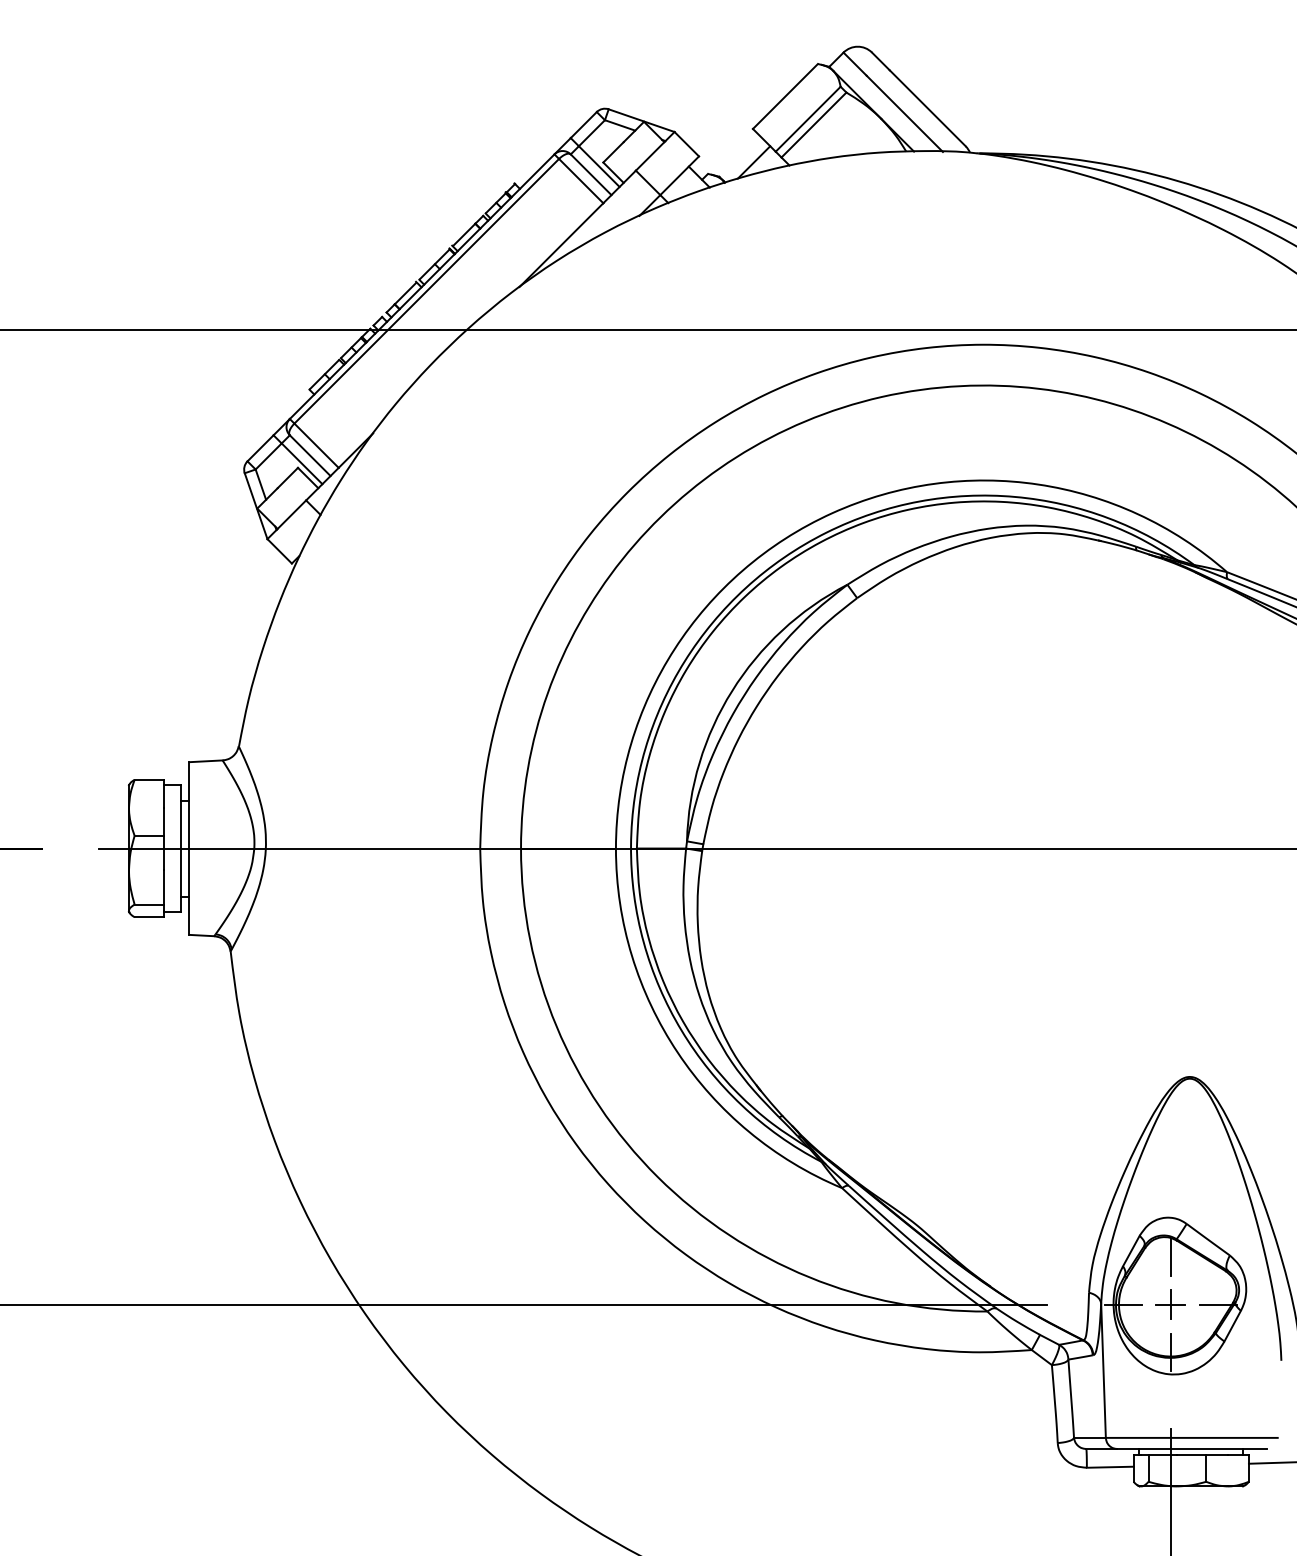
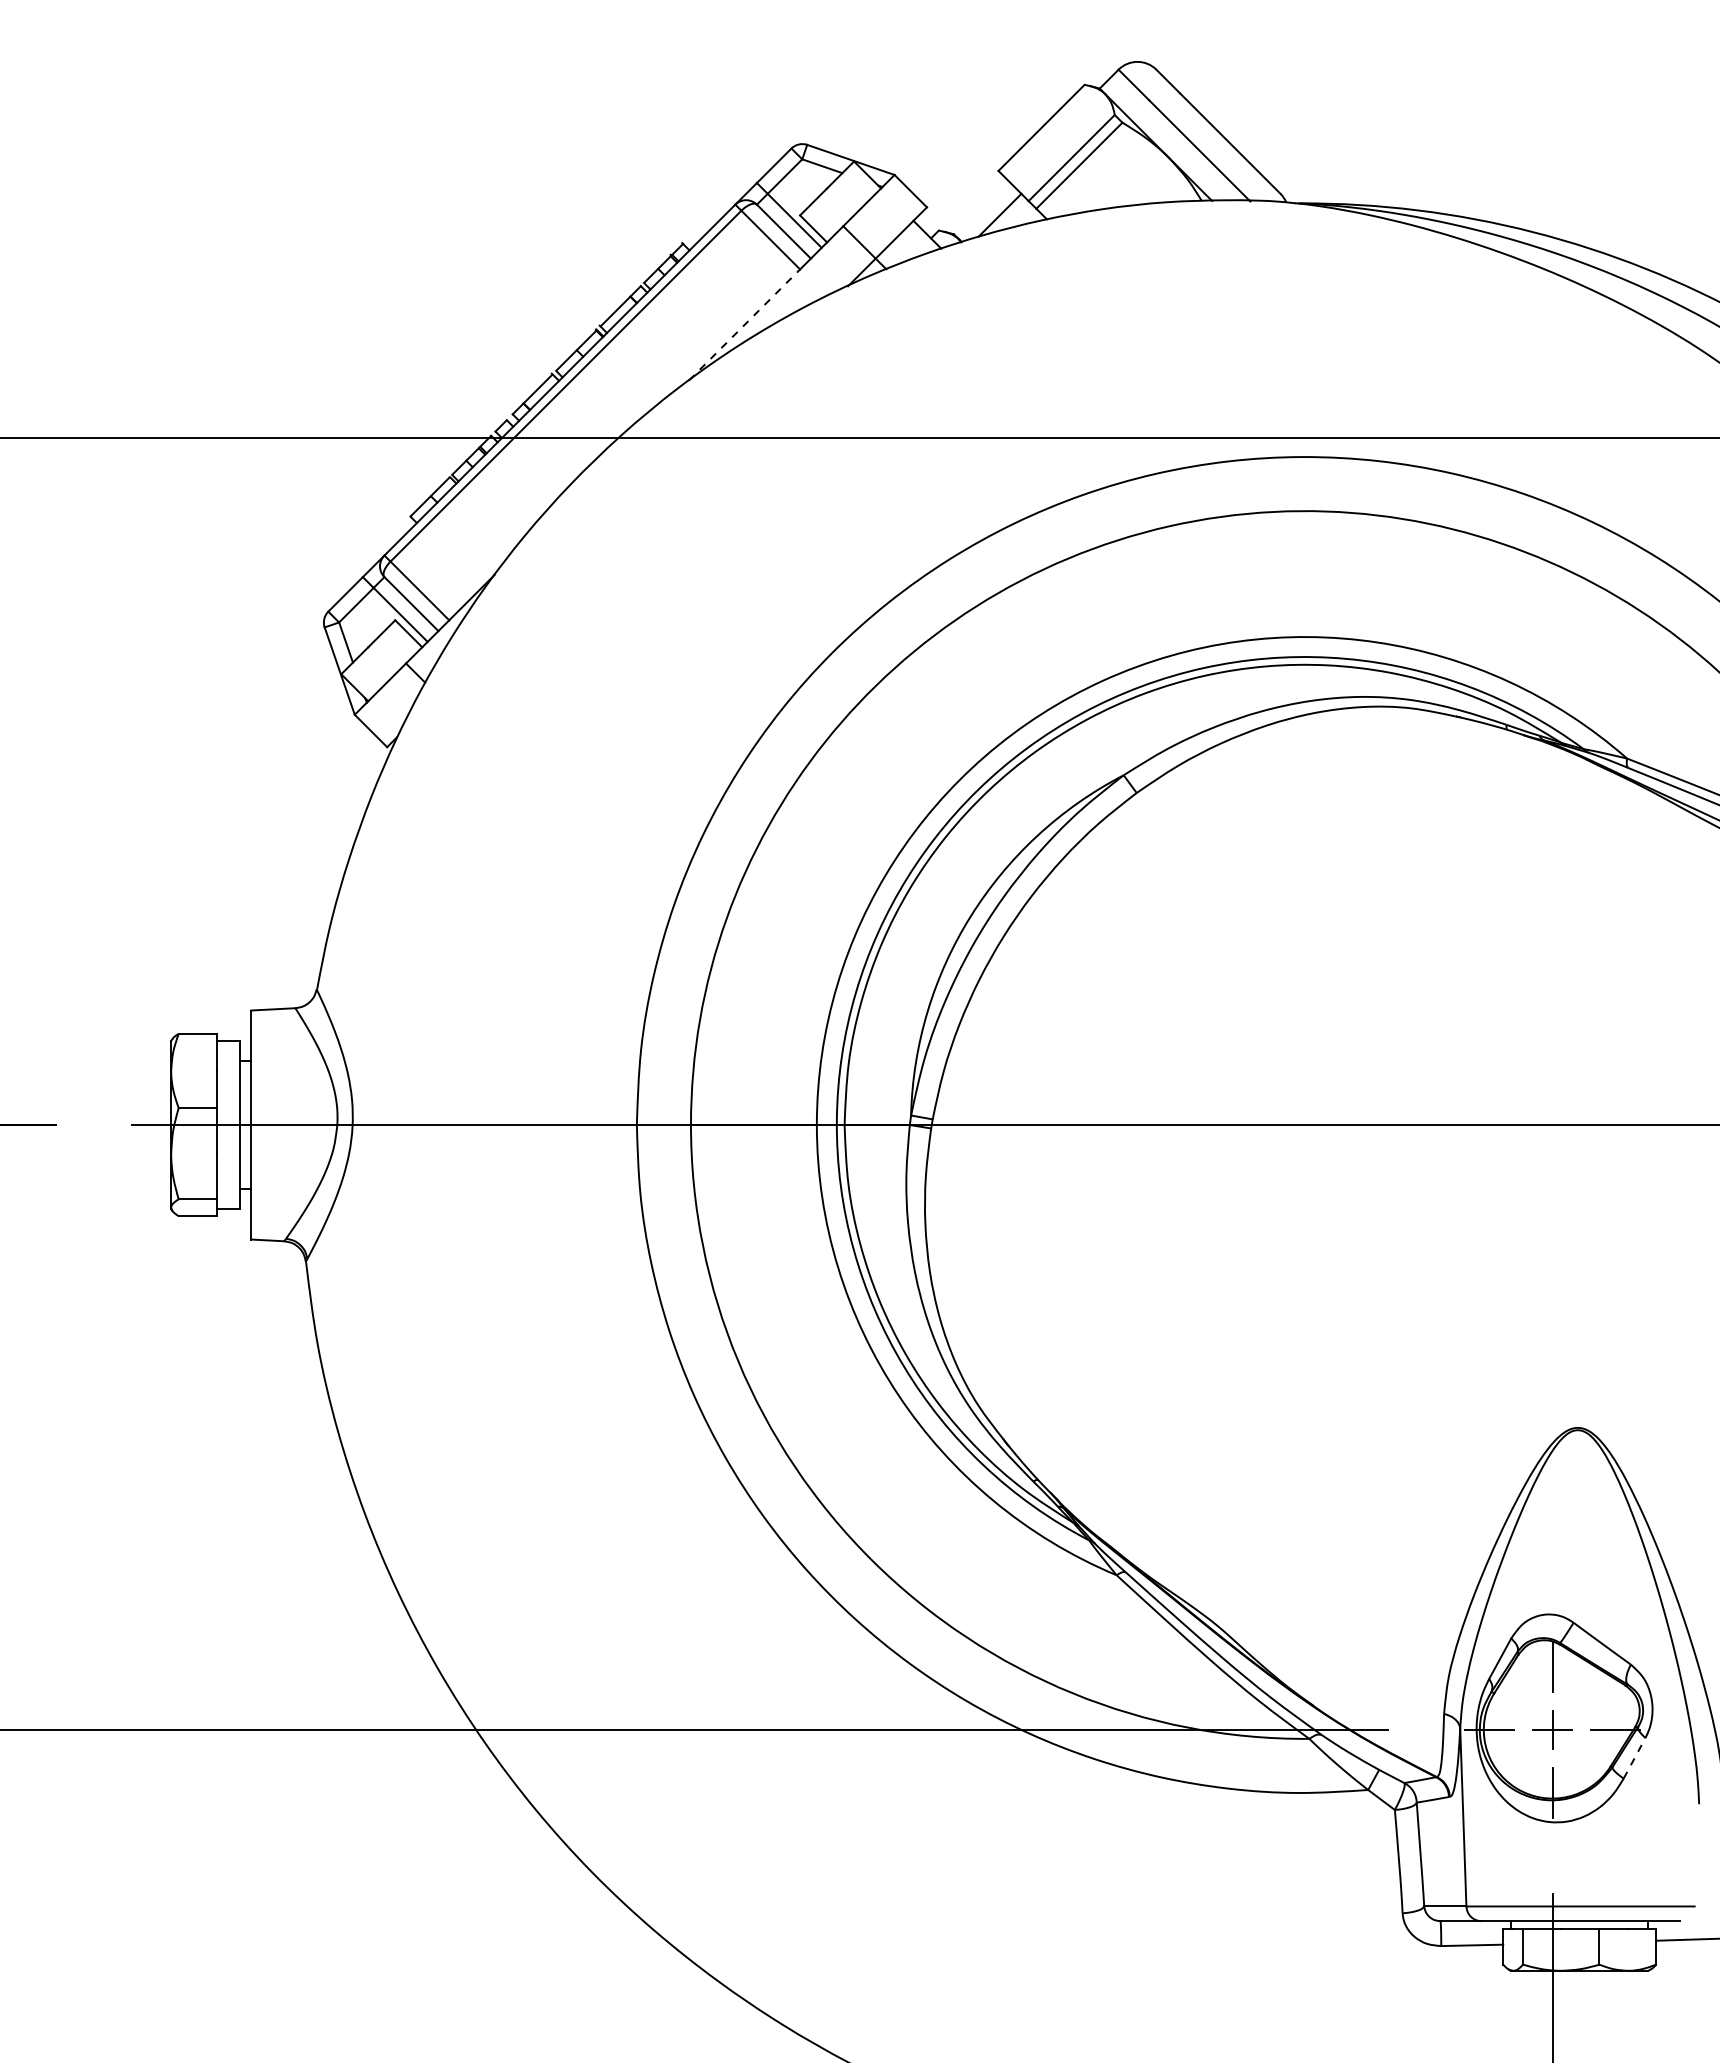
line: (561, 244) -> (744, 324), solid -> dashed
line: (1232, 1325) -> (1634, 1757), solid -> dashed

